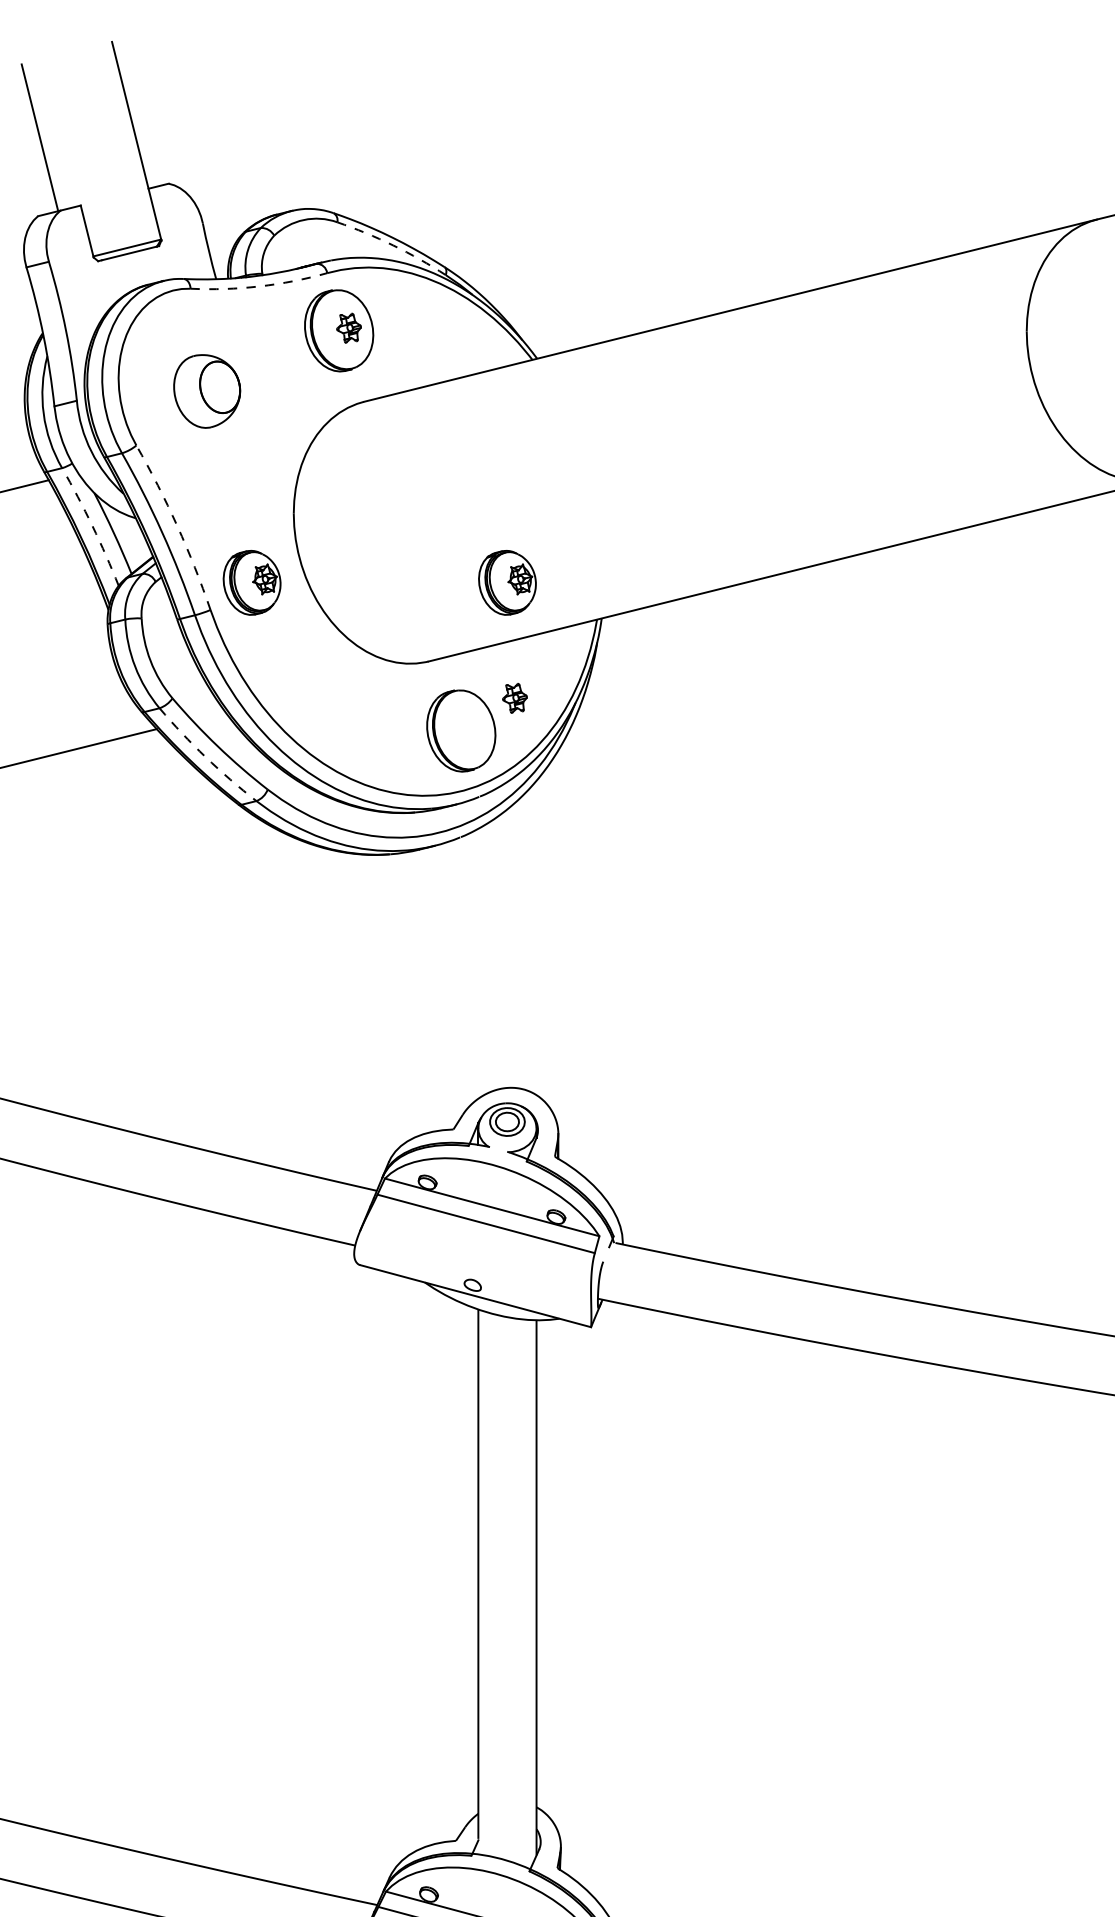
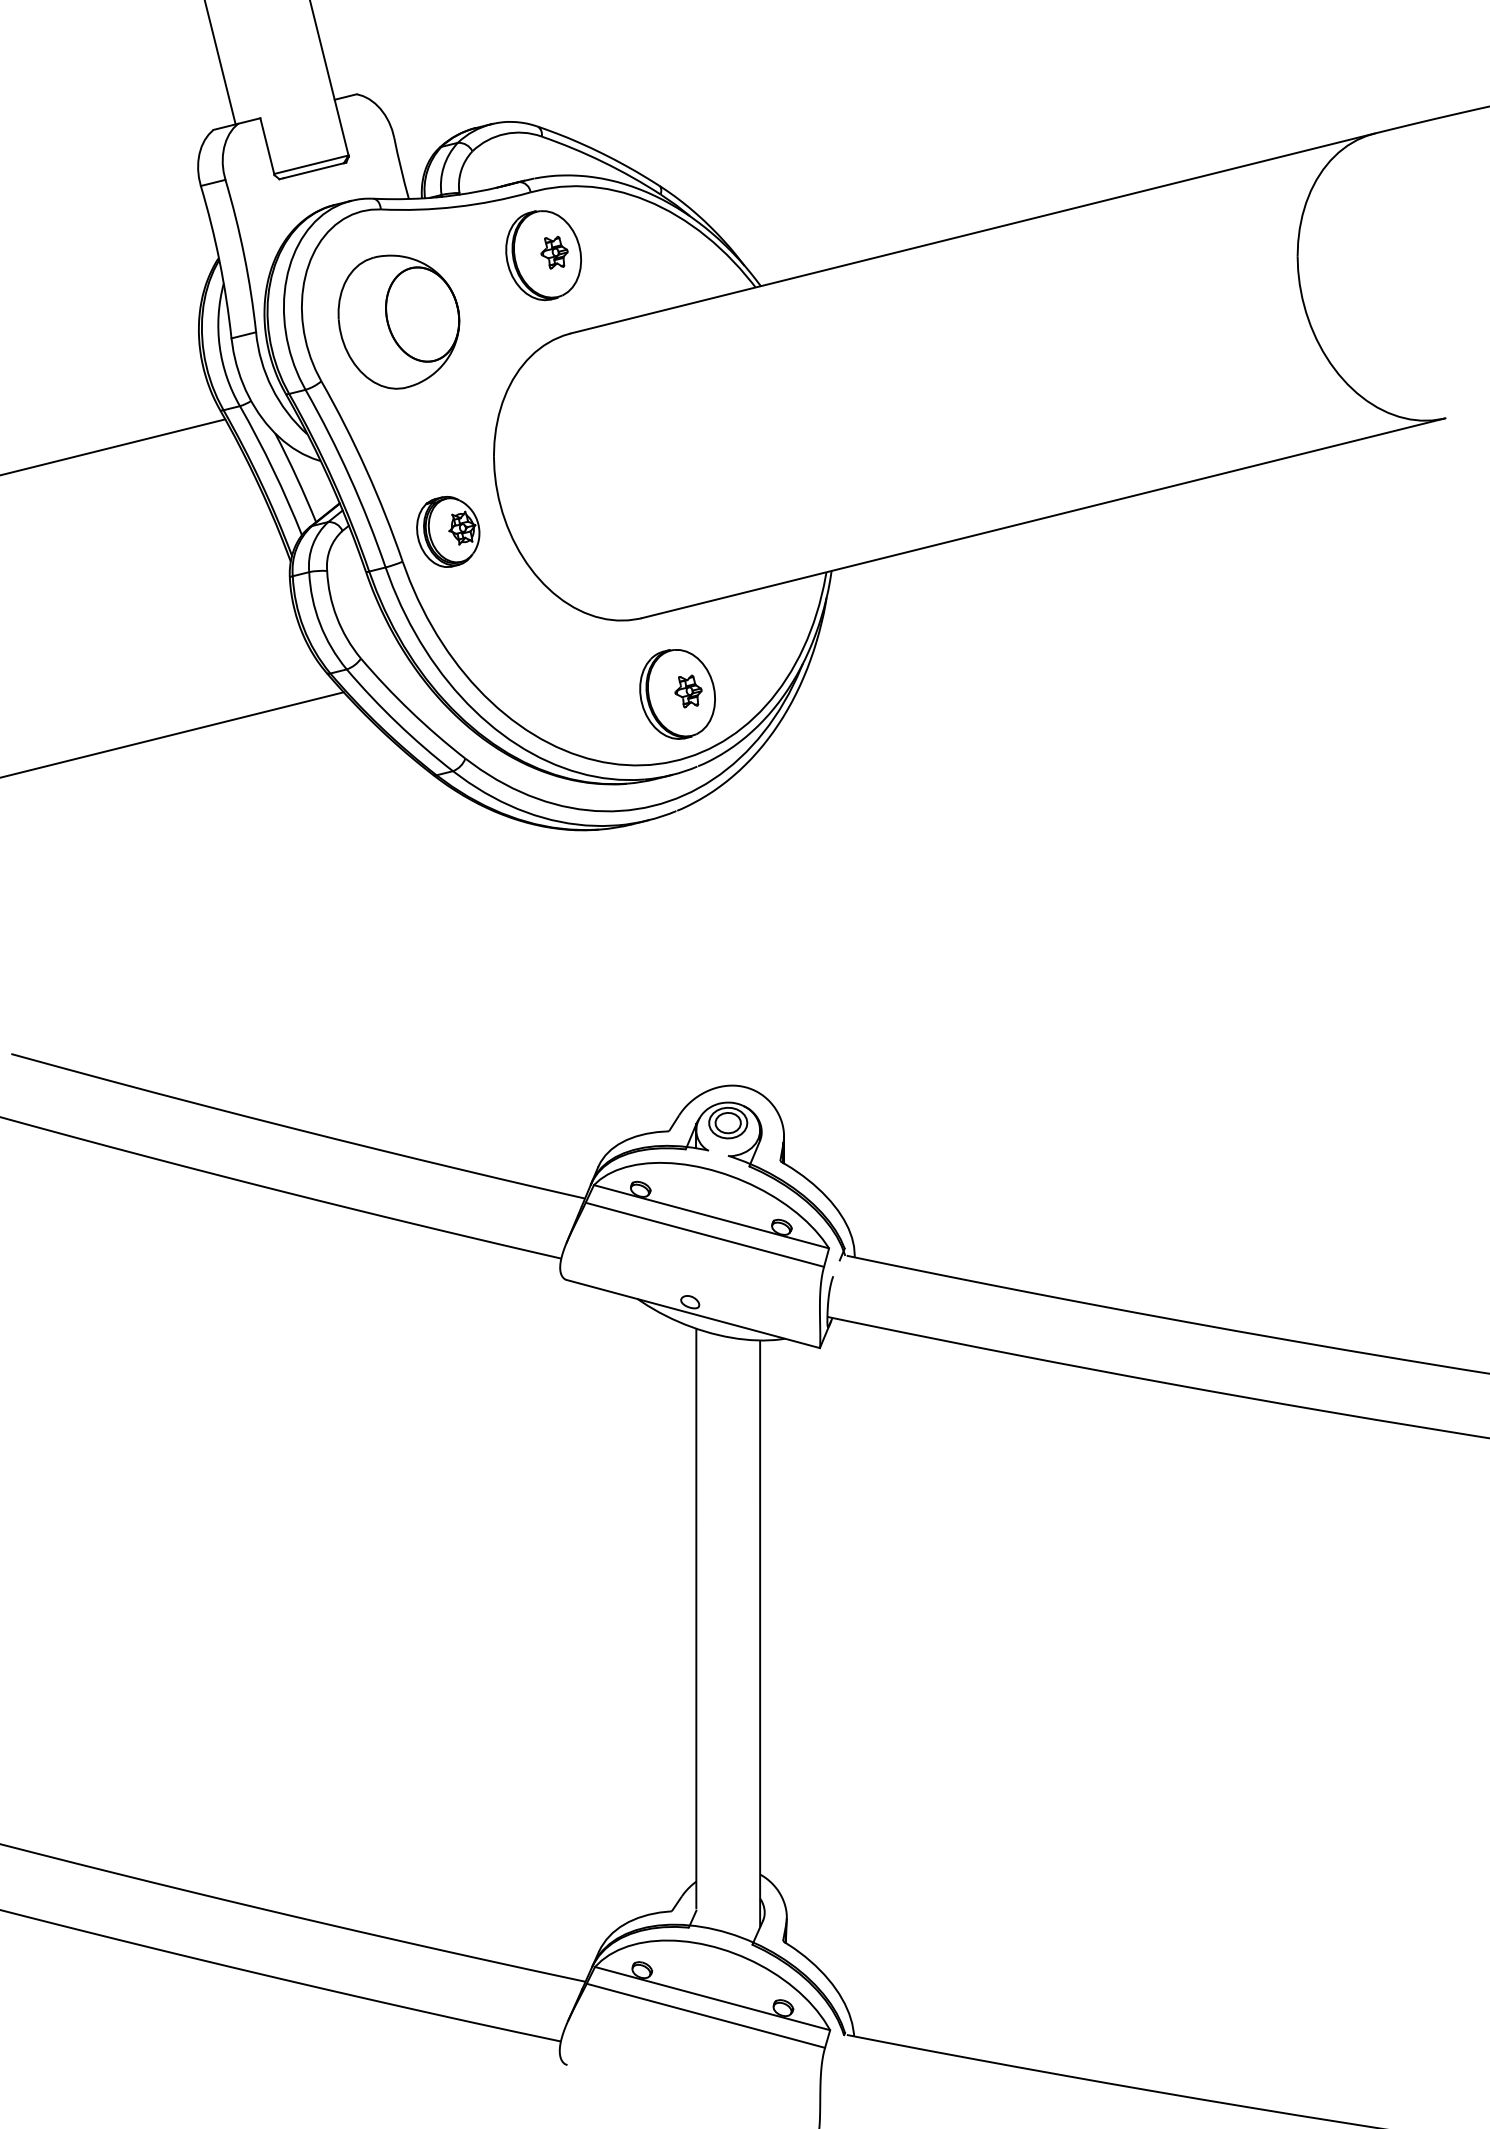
arc: (392, 245) -> (602, 161), dashed -> solid
arc: (259, 286) -> (456, 206), dashed -> solid
part: (206, 390) -> (398, 321), size x1.67
arc: (92, 525) -> (273, 469), dashed -> solid
arc: (177, 525) -> (366, 469), dashed -> solid
part: (507, 582) -> (728, 531), removed
part: (514, 698) -> (688, 691), moved
arc: (205, 757) -> (397, 723), dashed -> solid

